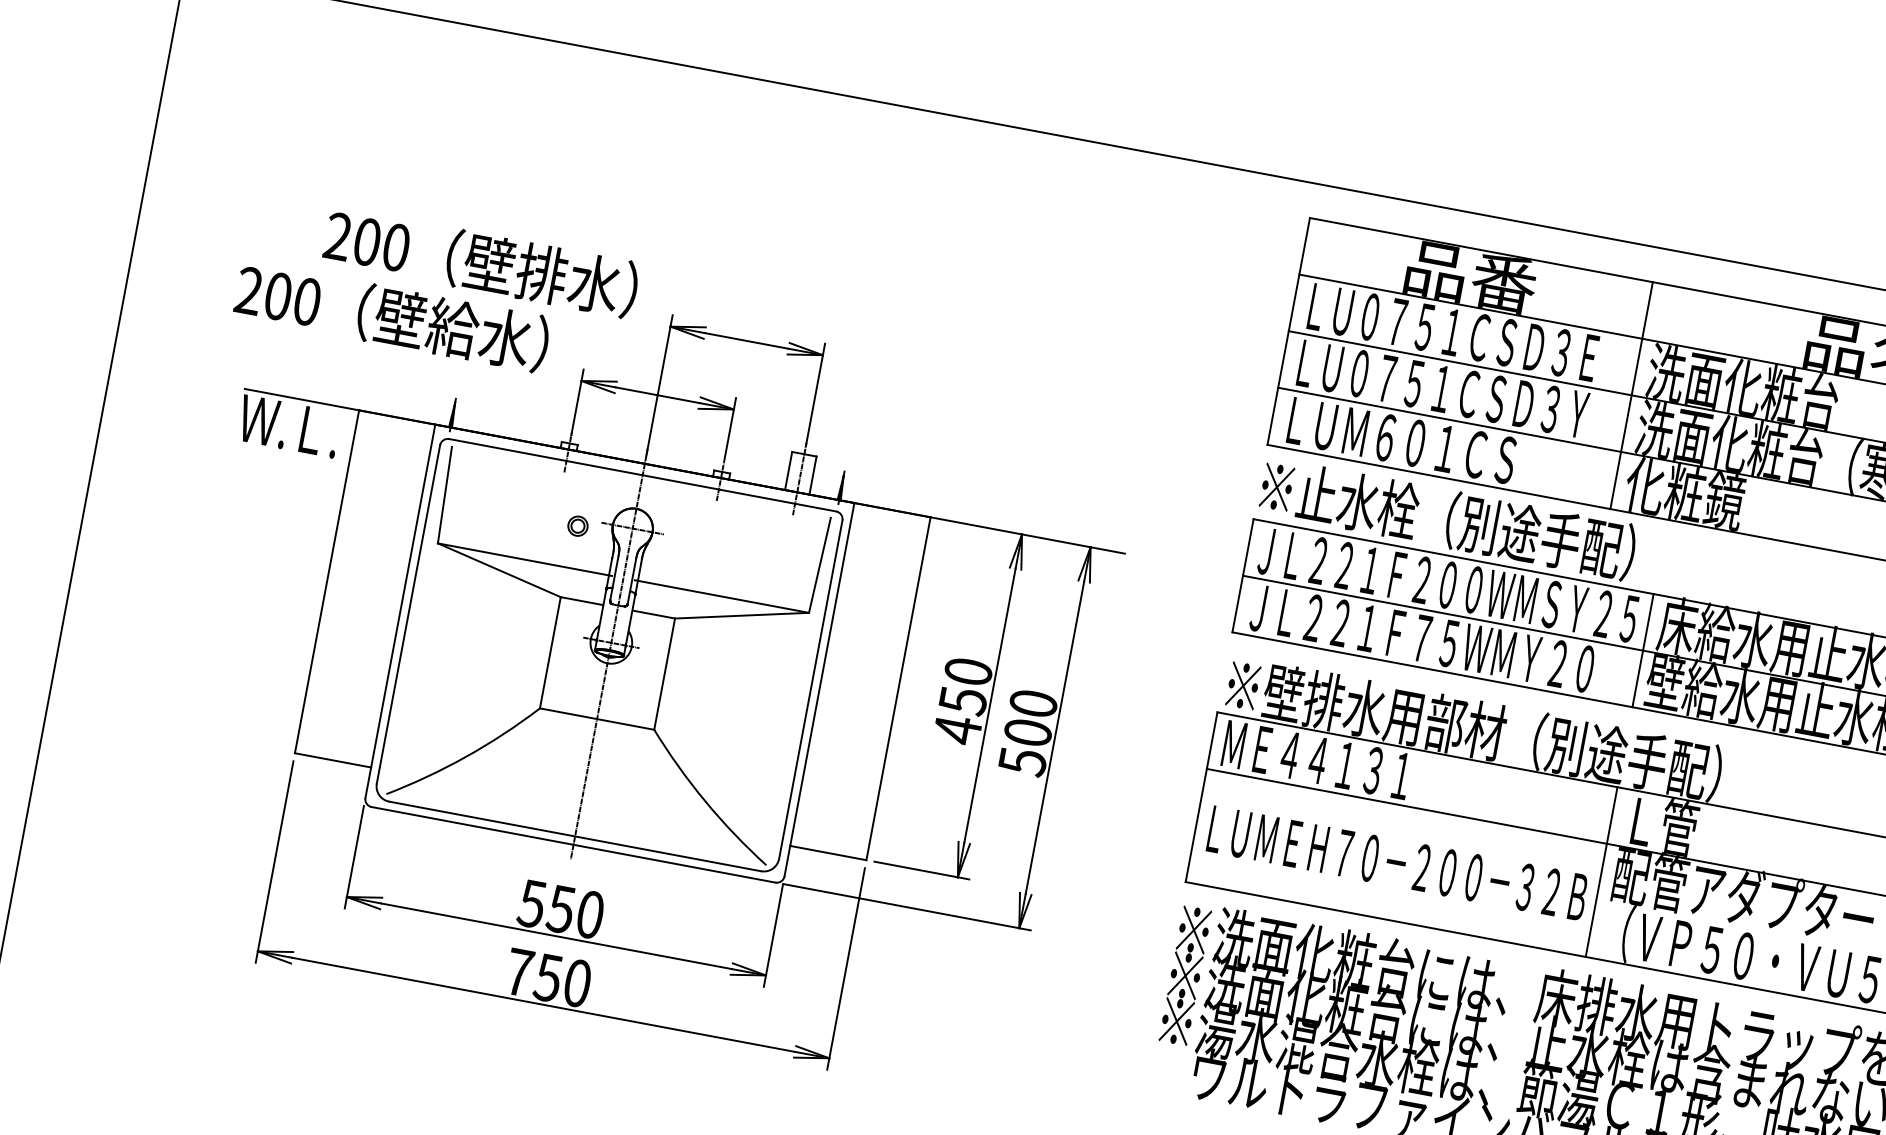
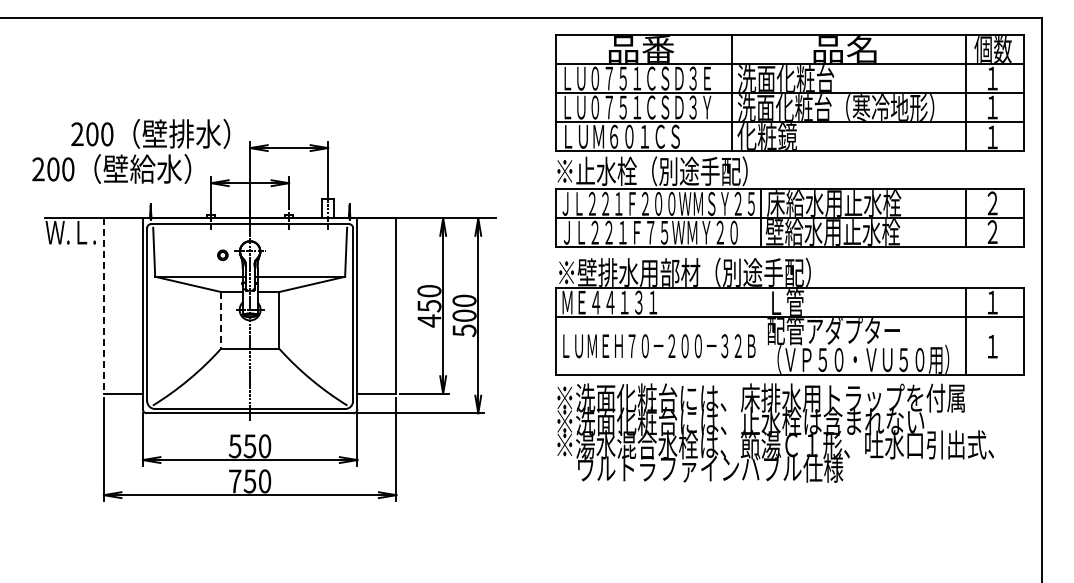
line: (326, 582) -> (103, 306), solid -> dashed
line: (549, 652) -> (220, 320), solid -> dashed
line: (1602, 872) -> (761, 331), removed

